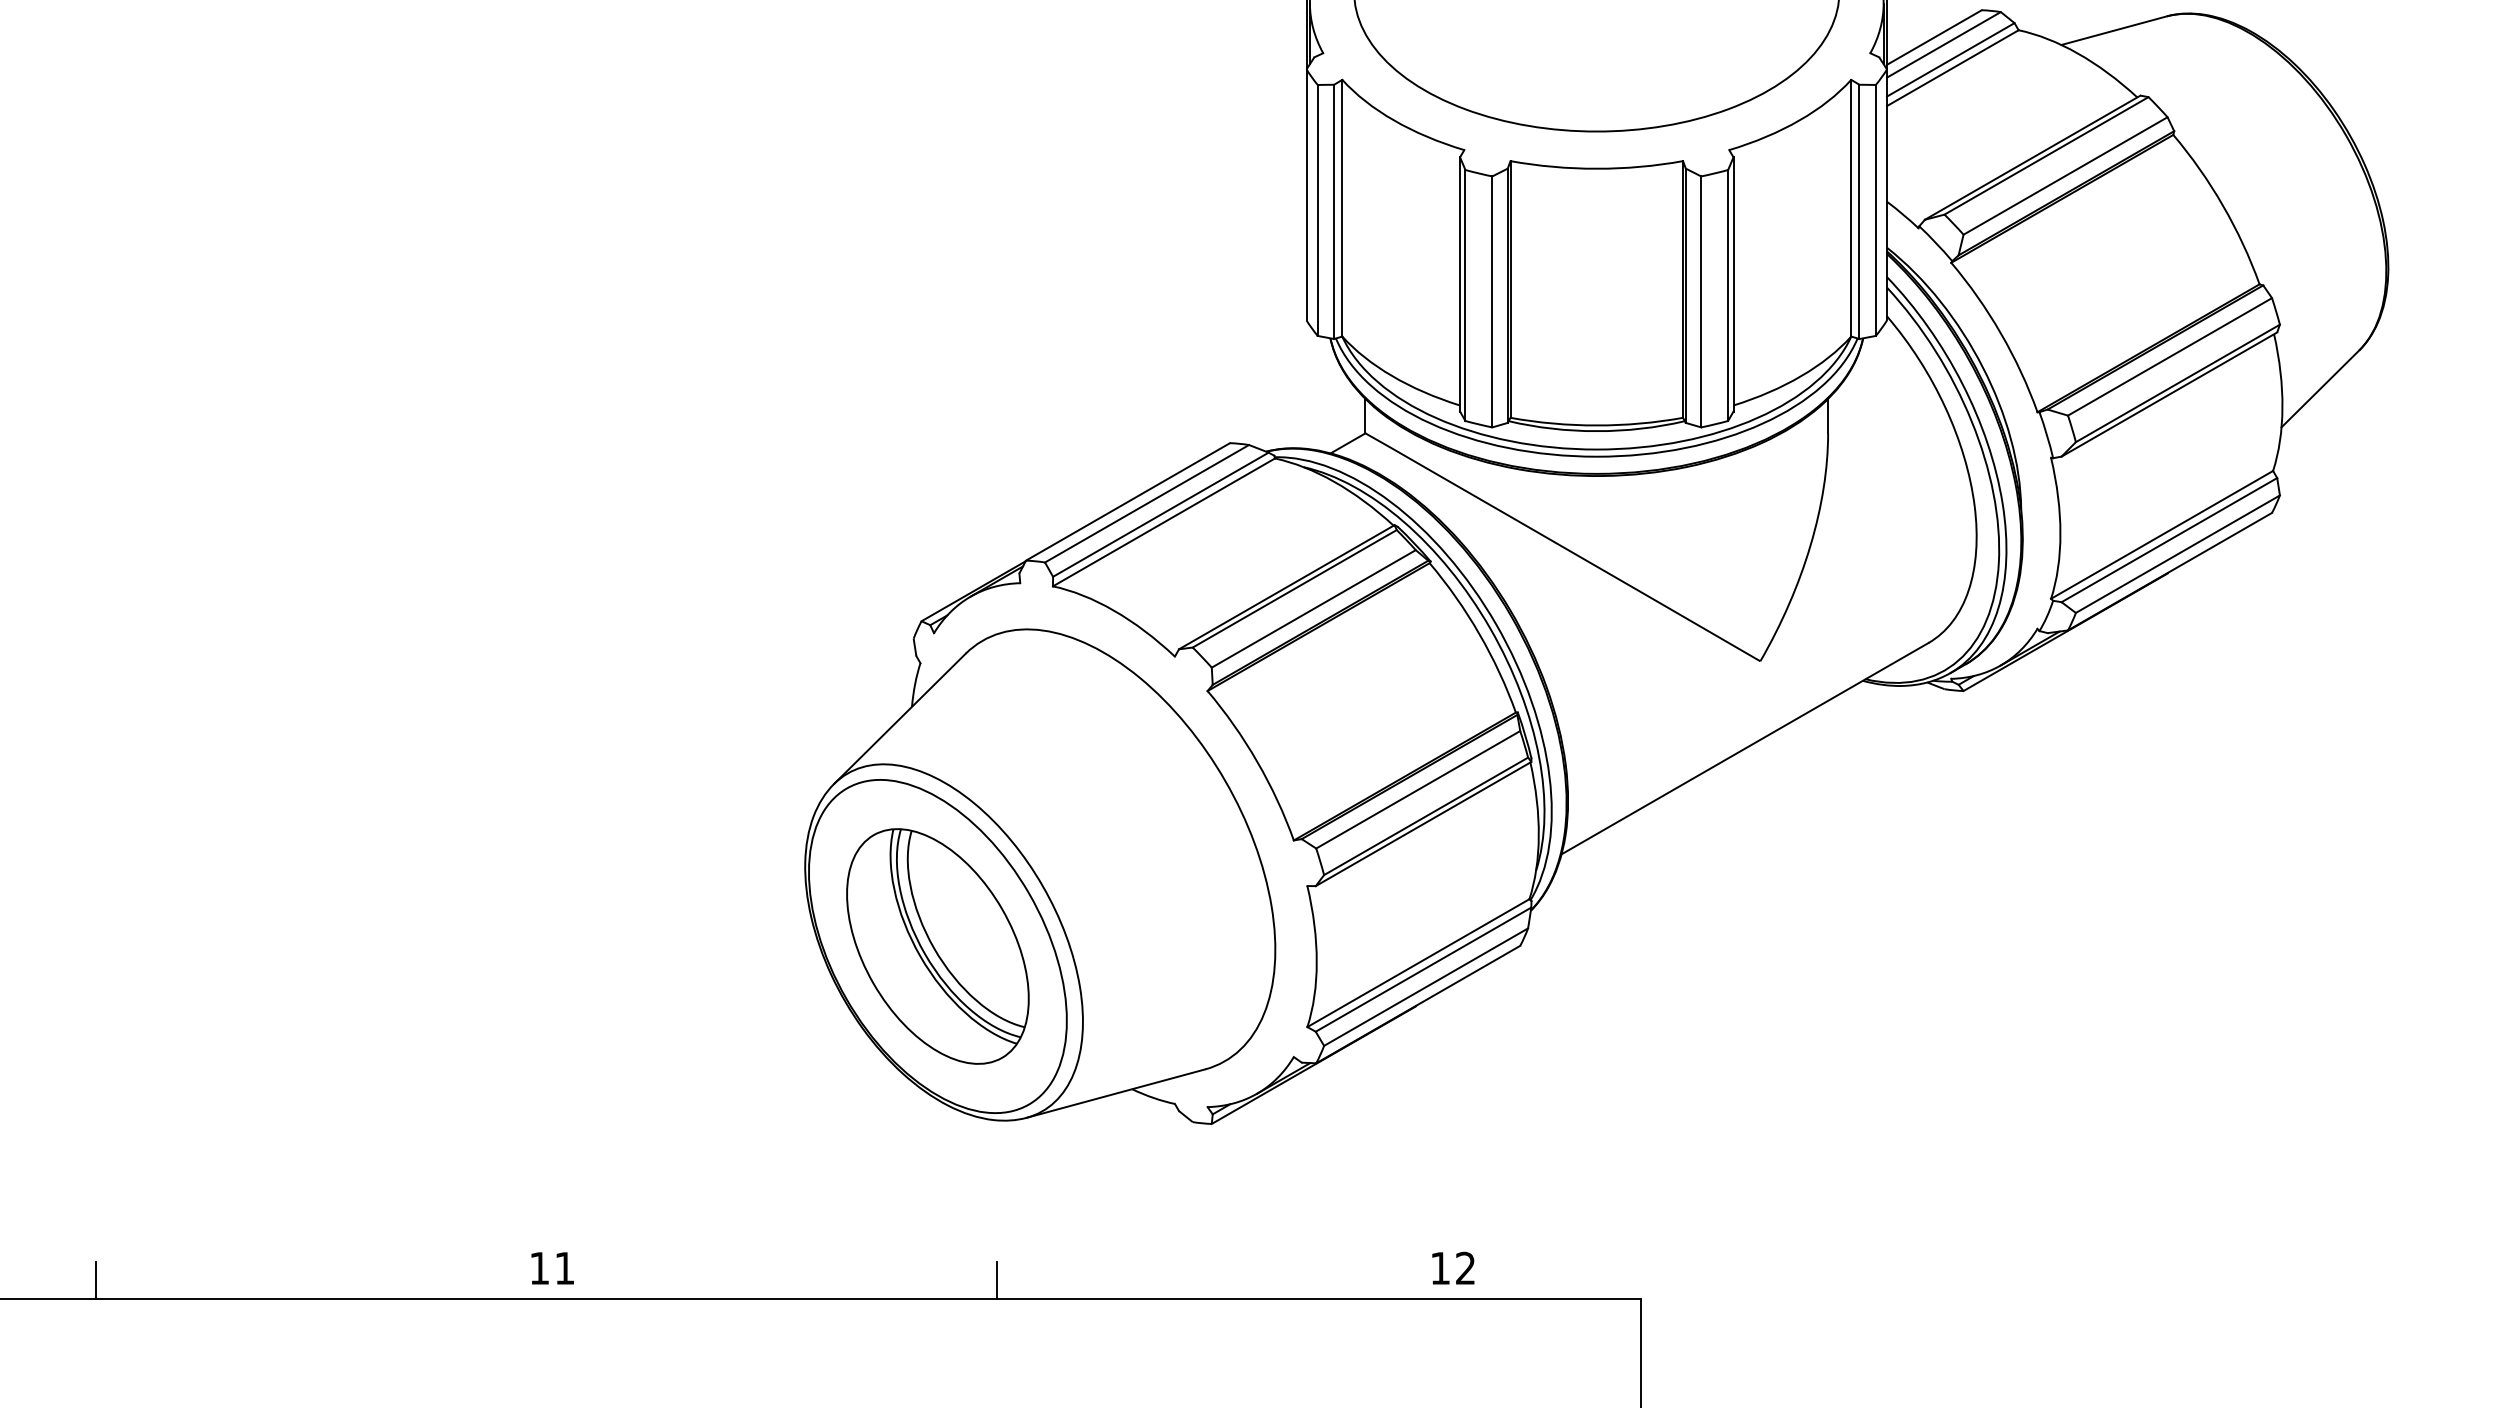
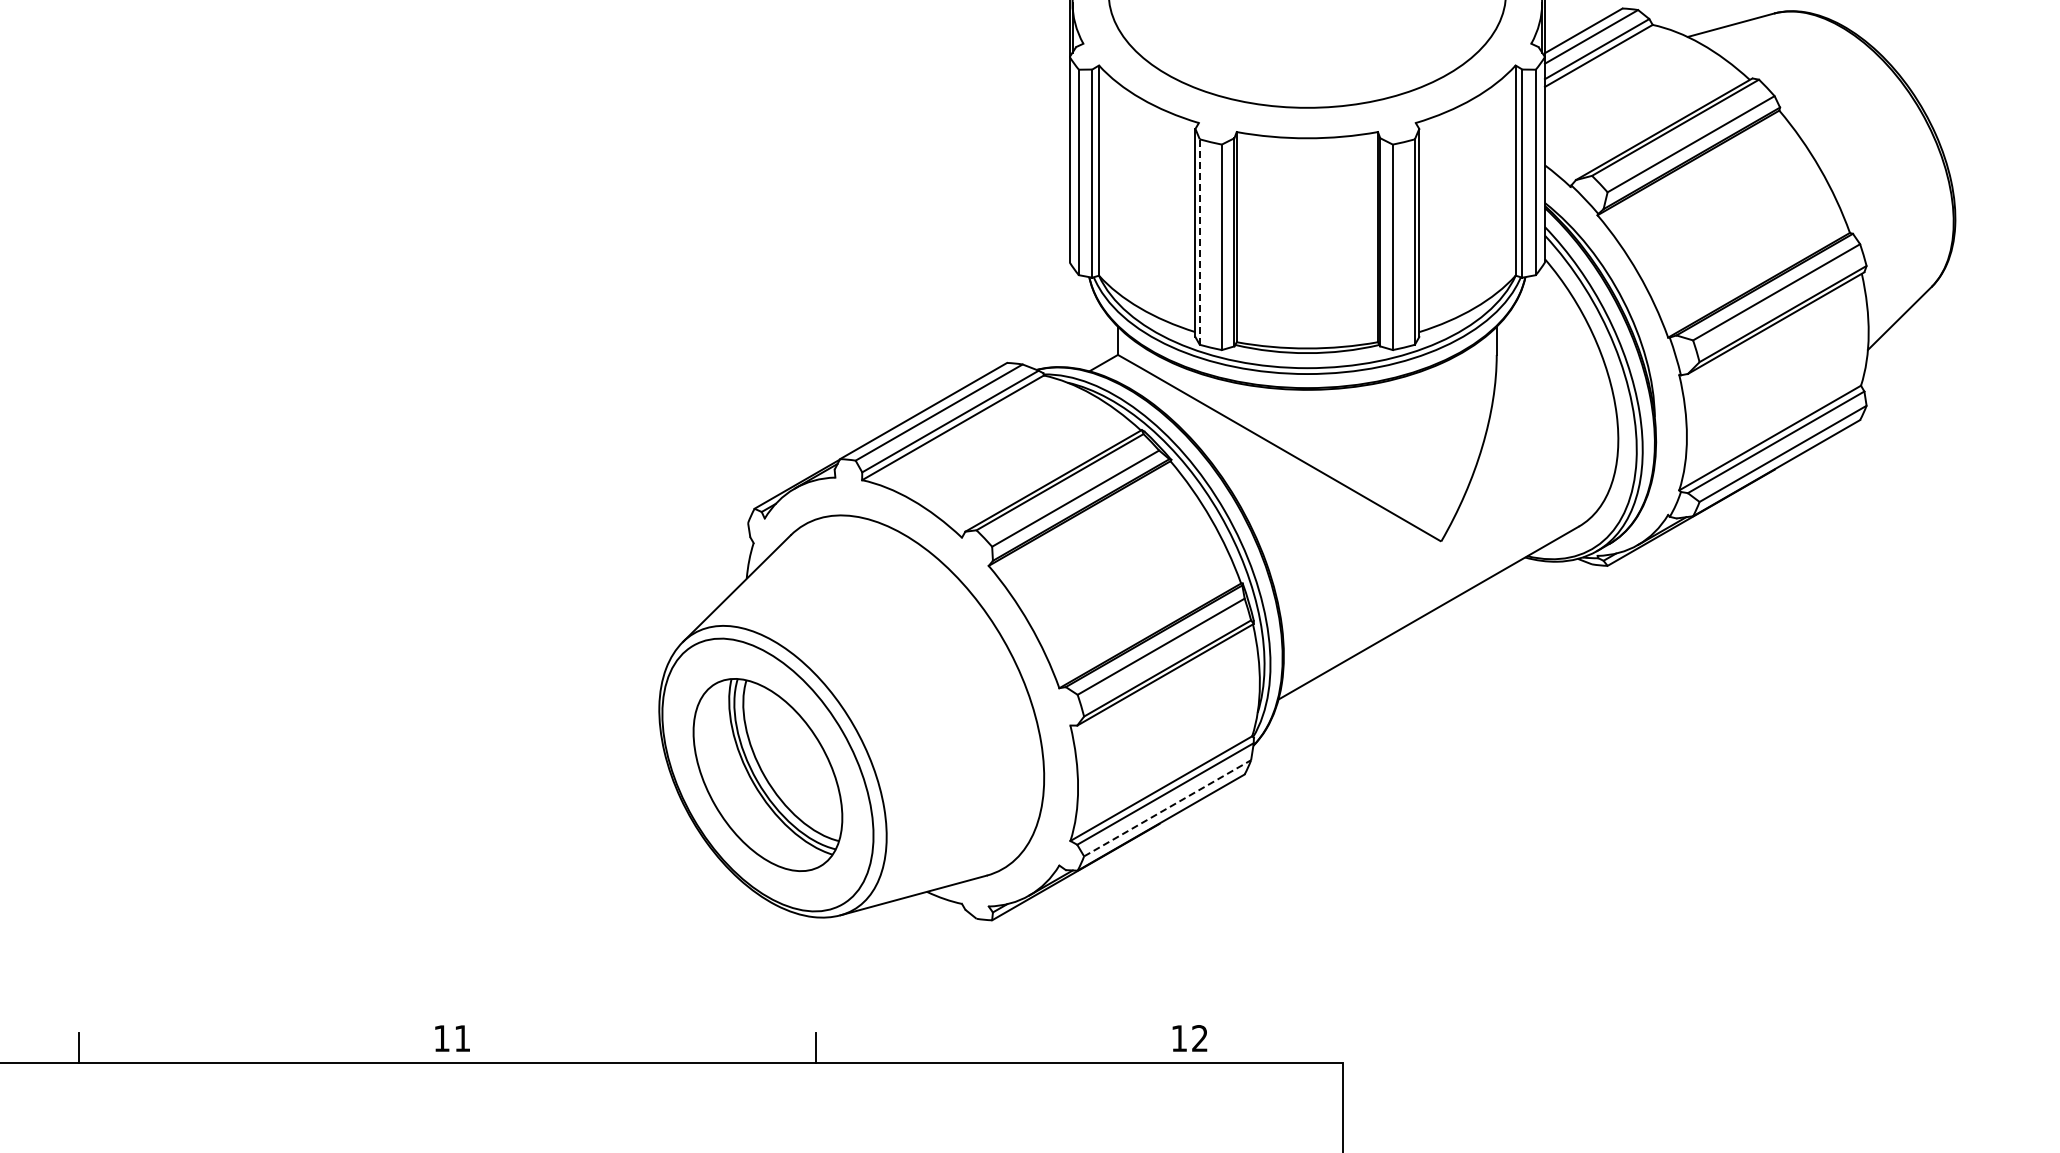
line: (1465, 296) -> (1199, 242), solid -> dashed
line: (1427, 987) -> (1168, 808), solid -> dashed

